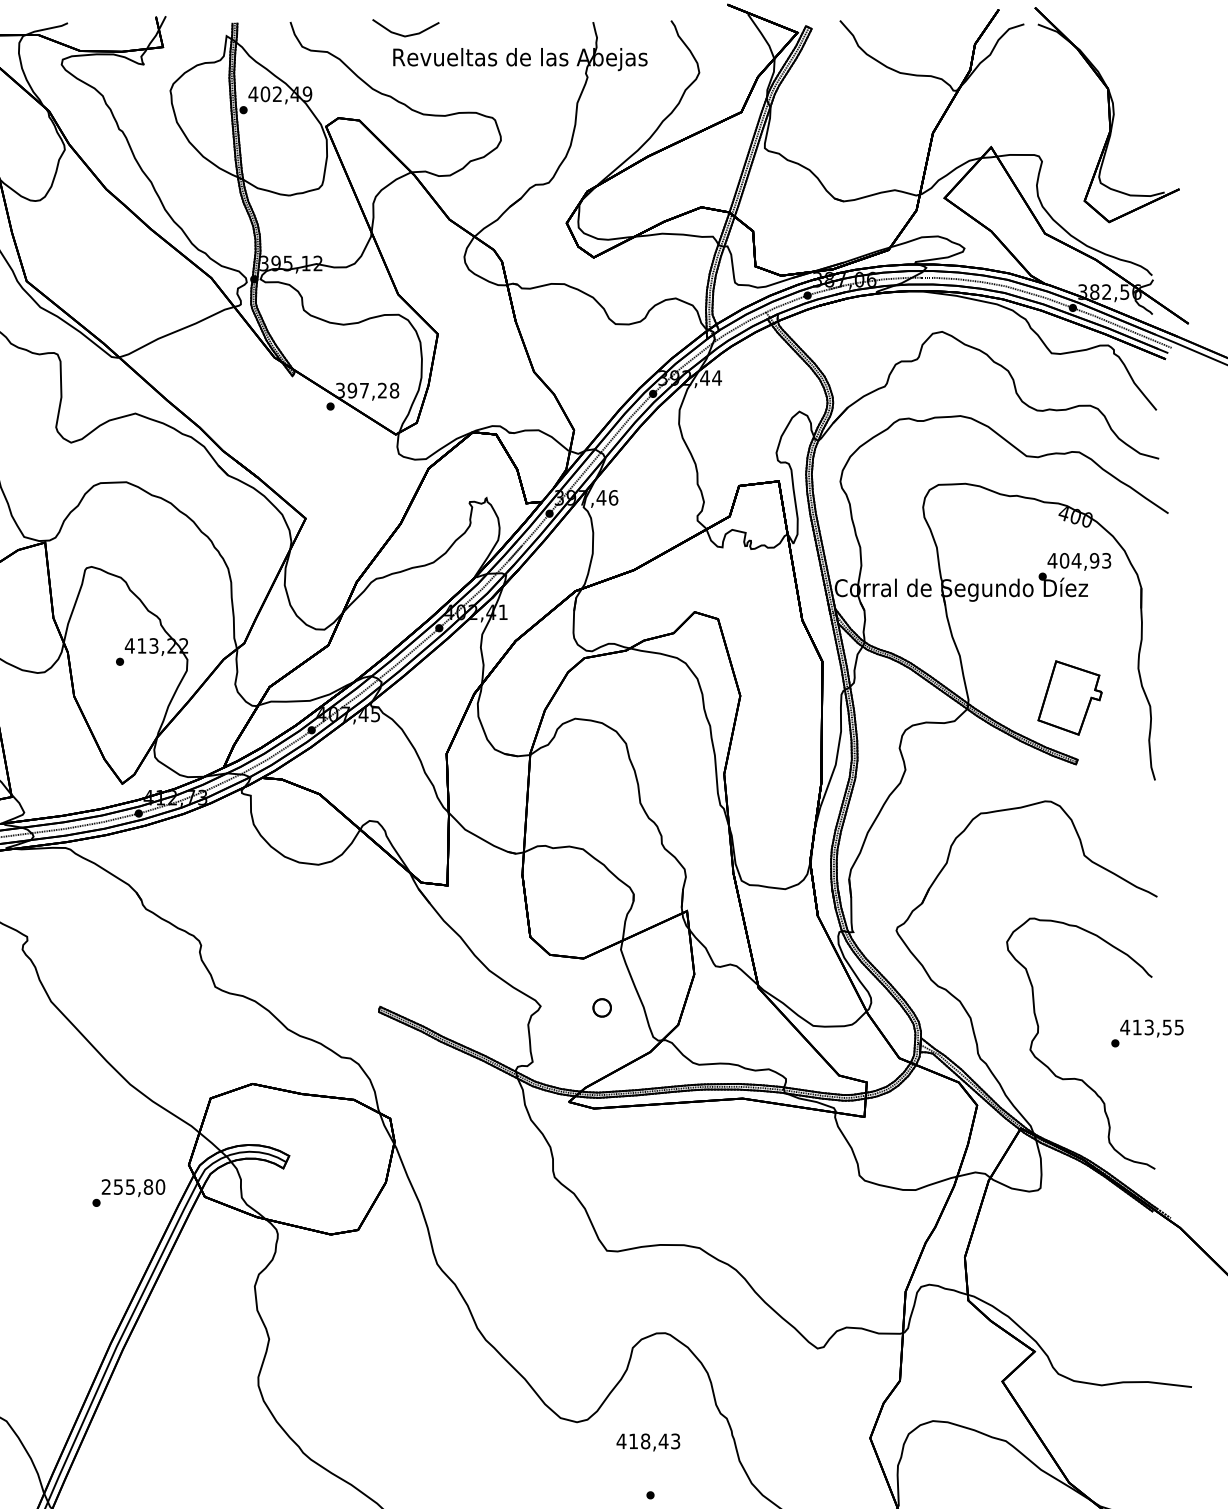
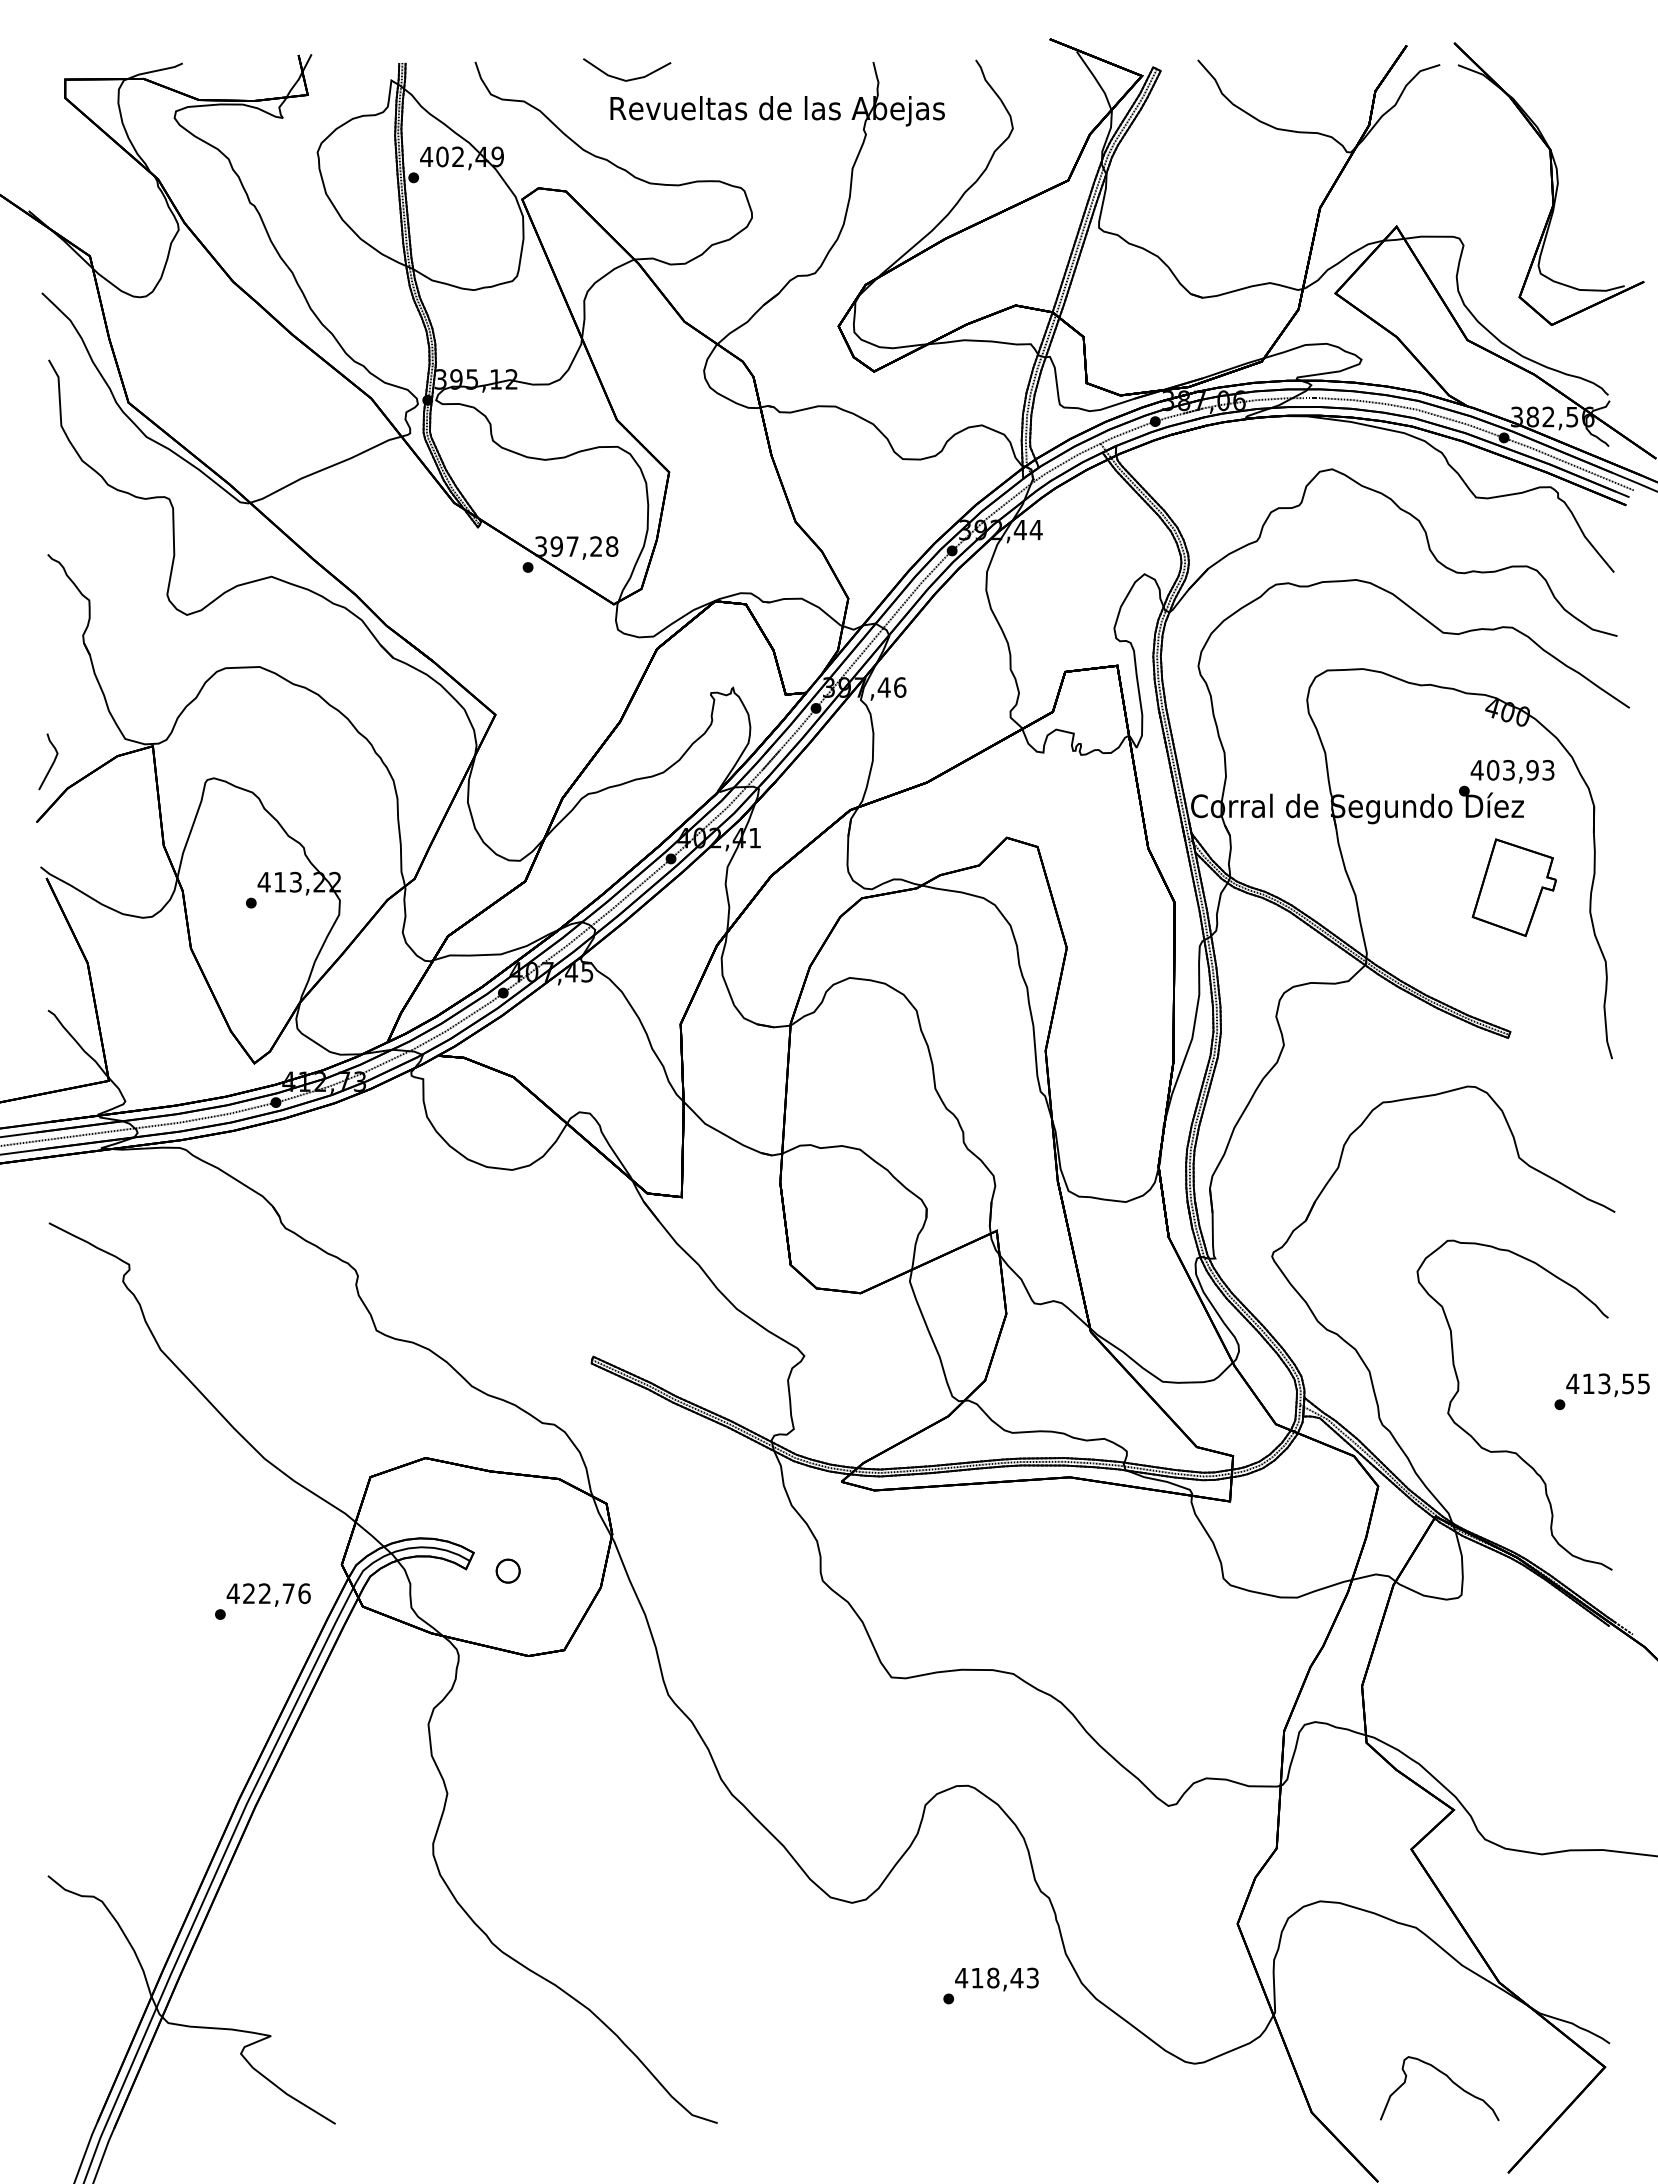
text: (1076, 560) -> (1508, 769), 404,93 -> 403,93
part: (1069, 697) -> (1513, 887), moved
part: (601, 1007) -> (507, 1570), moved
text: (133, 1186) -> (268, 1593), 255,80 -> 422,76
text: (648, 1442) -> (996, 1979), moved

